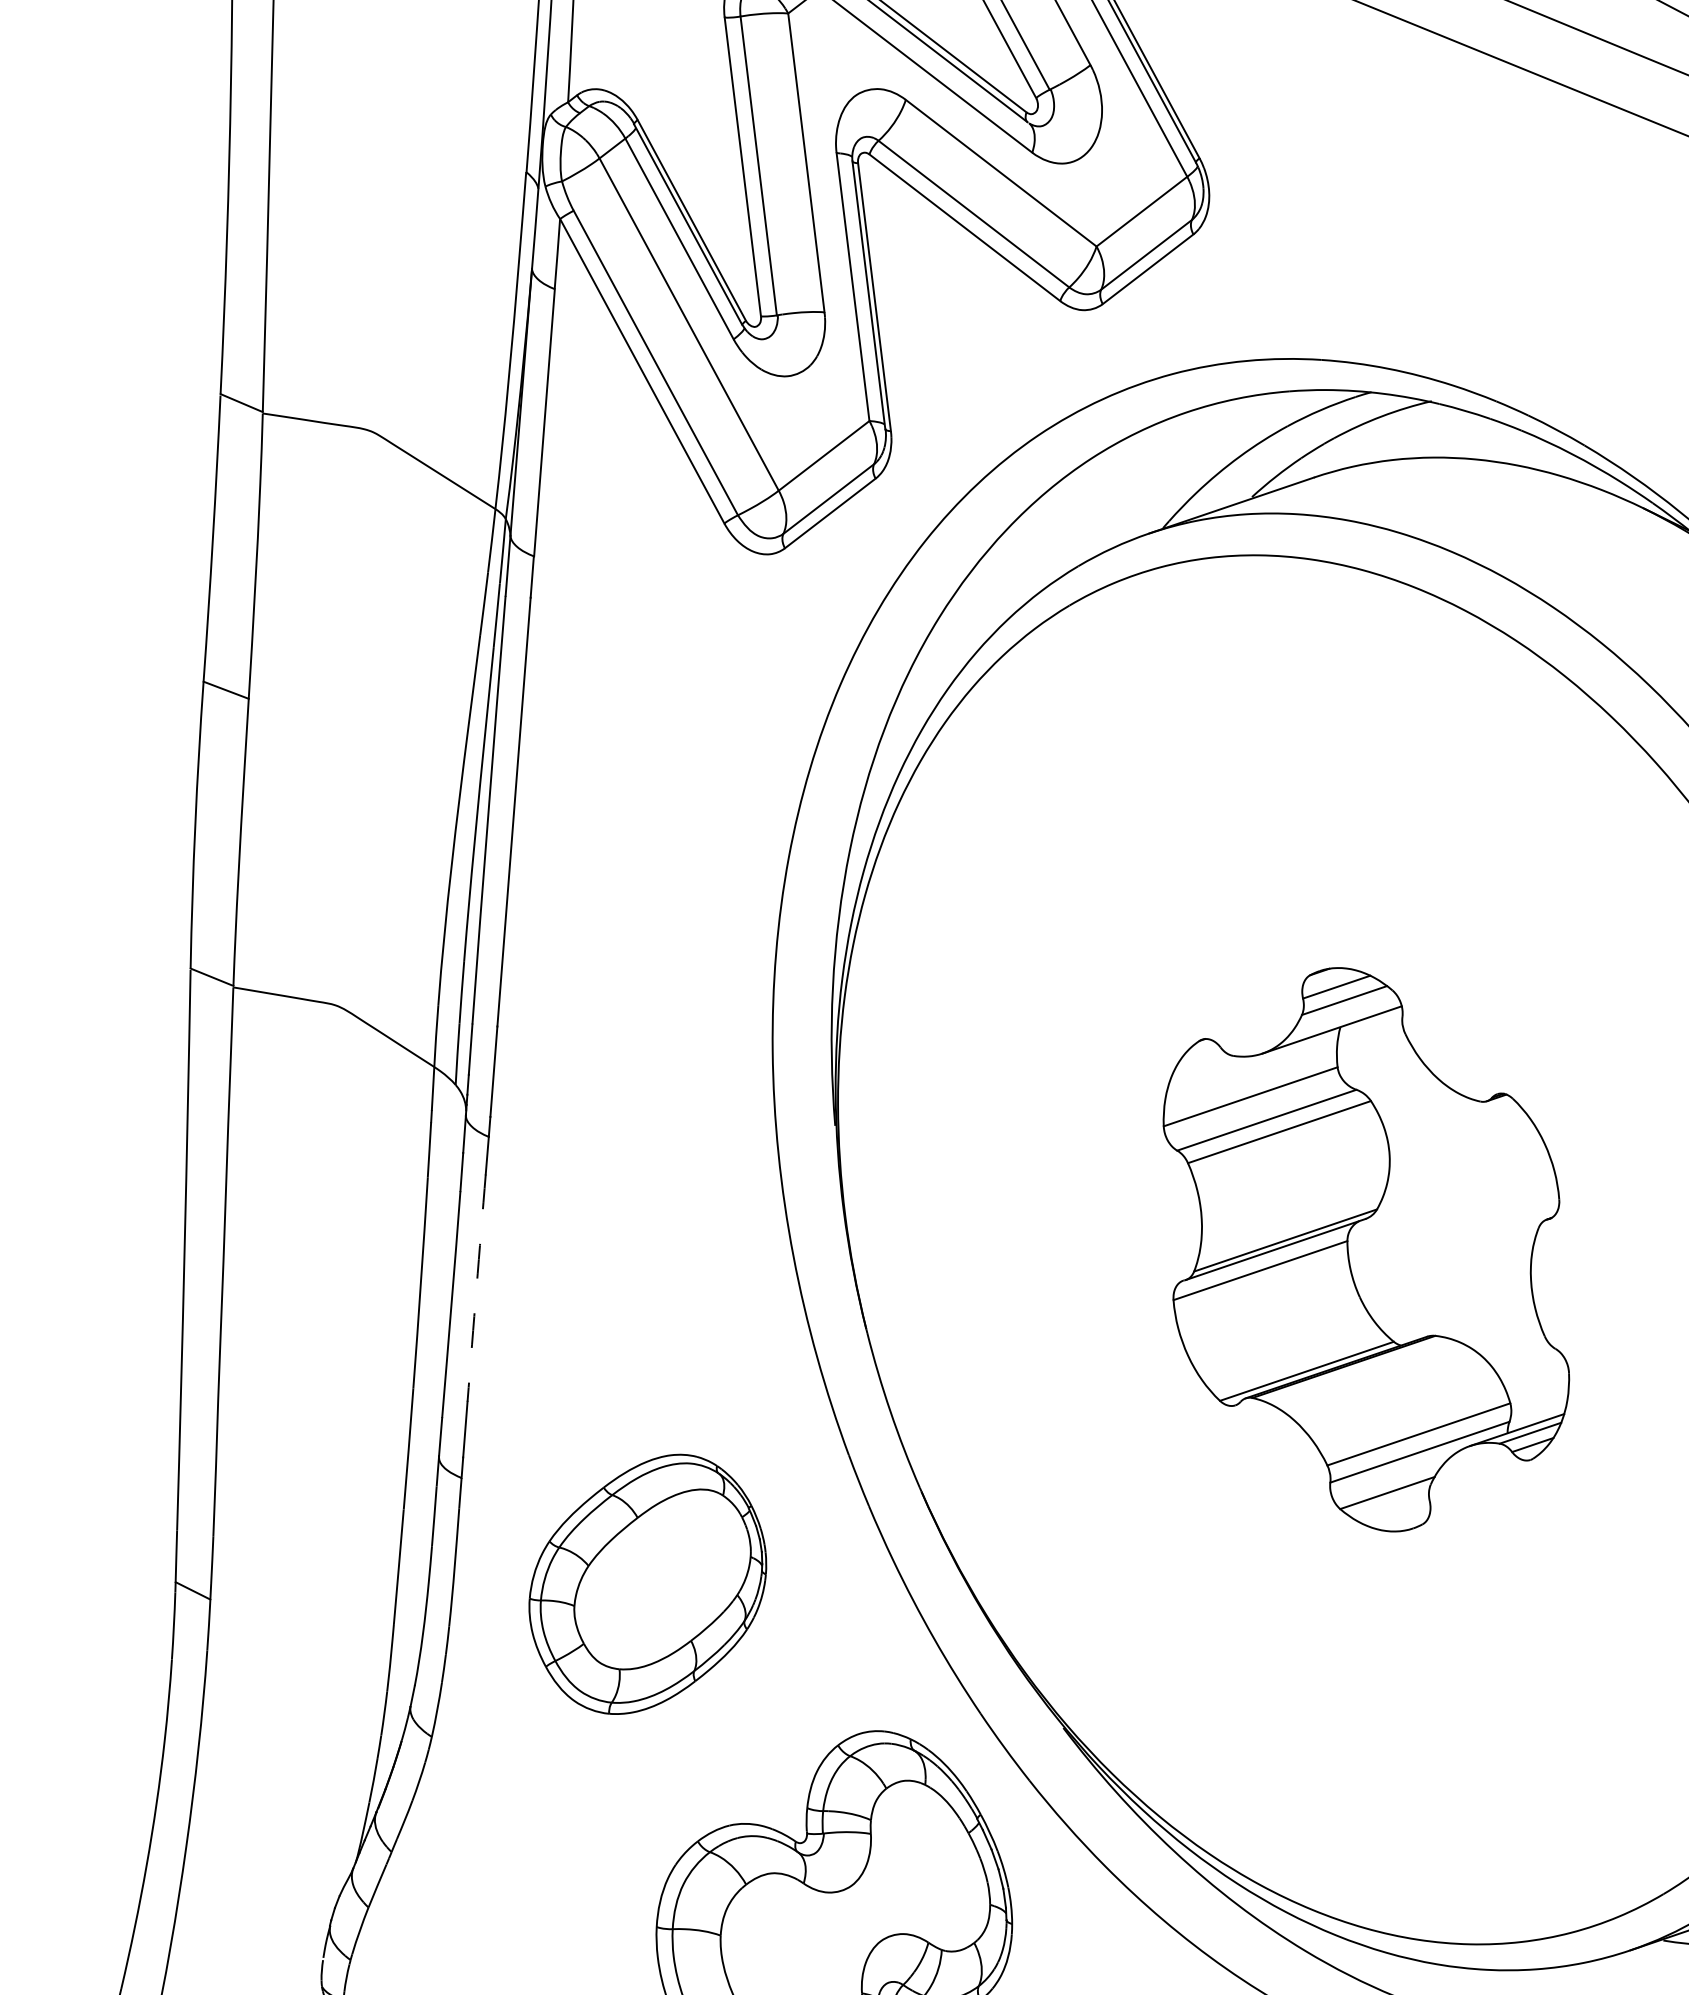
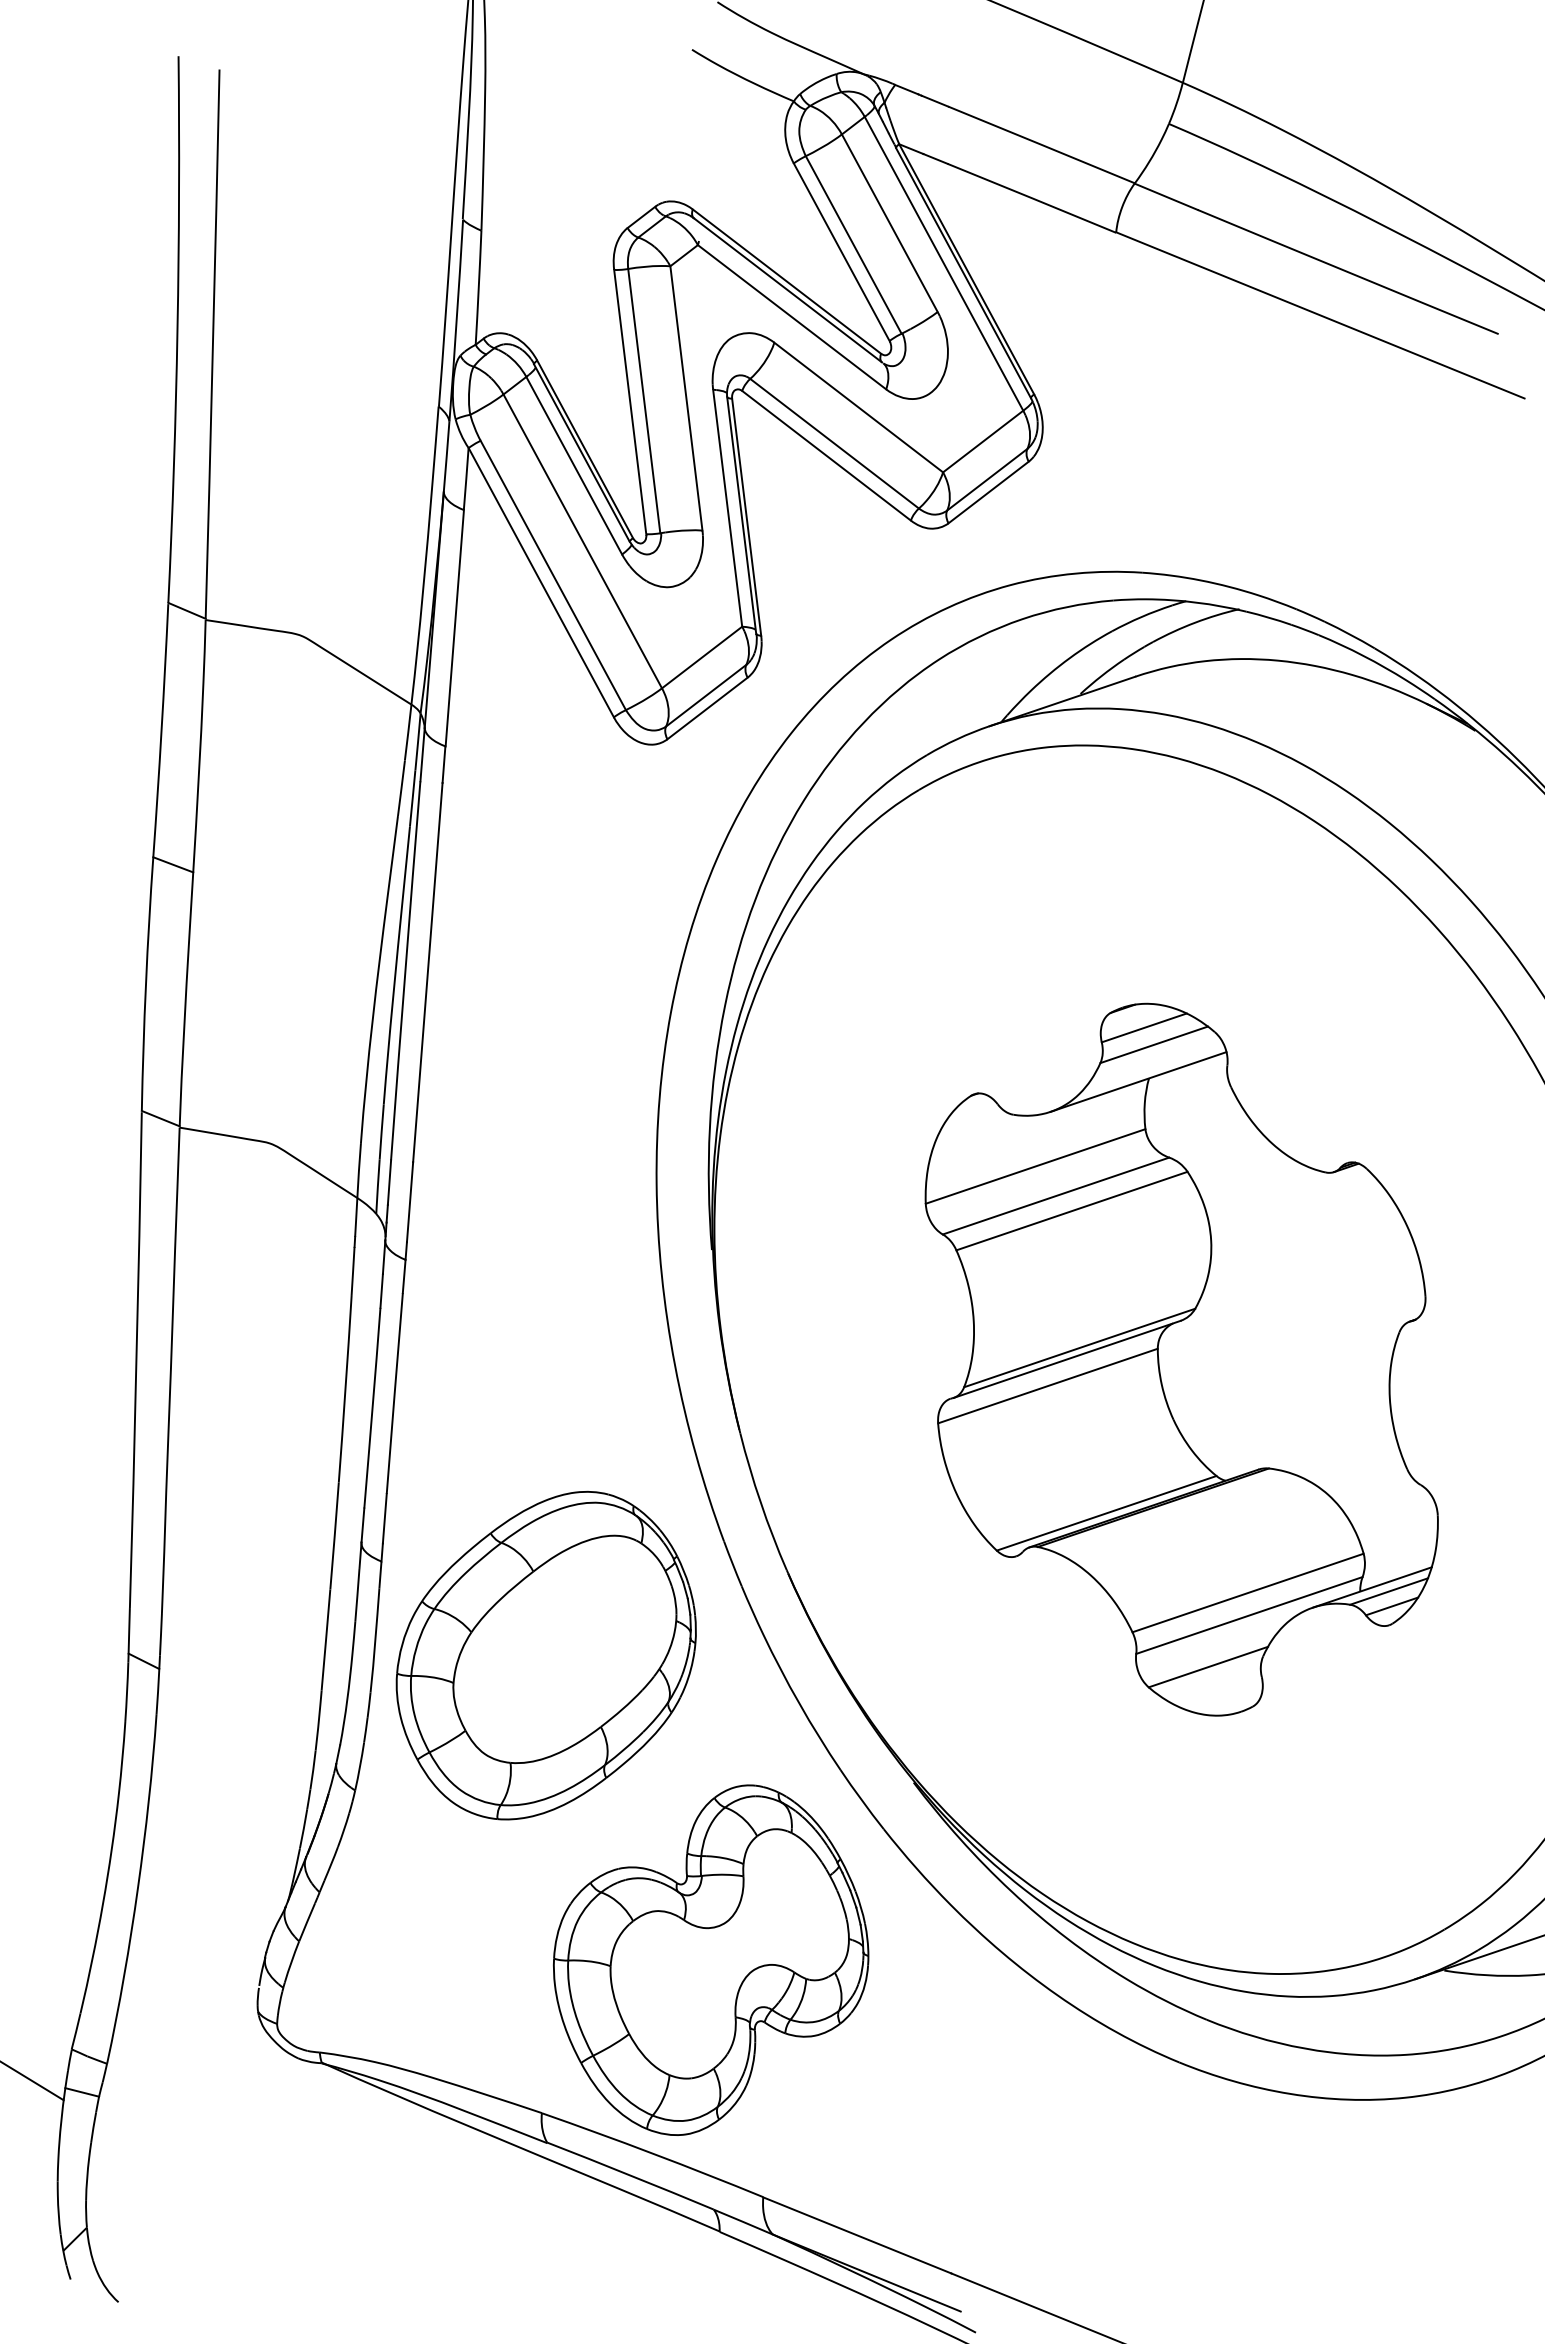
part: (1366, 1249) -> (1181, 1359), size x1.43
arc: (476, 1288) -> (394, 1393), dashed -> solid
part: (647, 1584) -> (545, 1655), size x1.43

